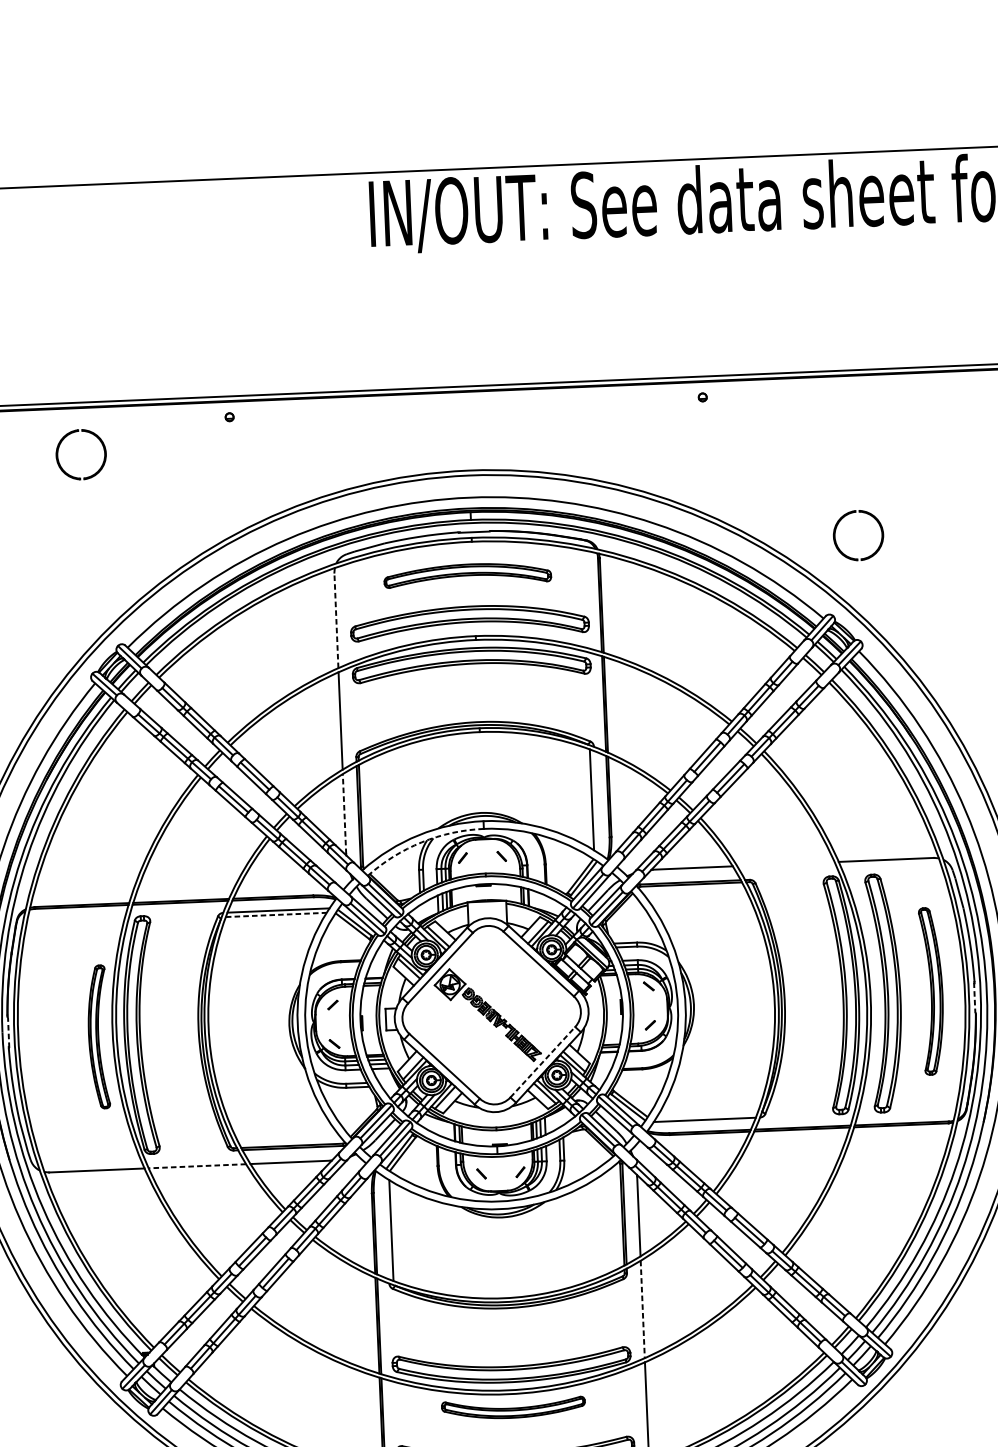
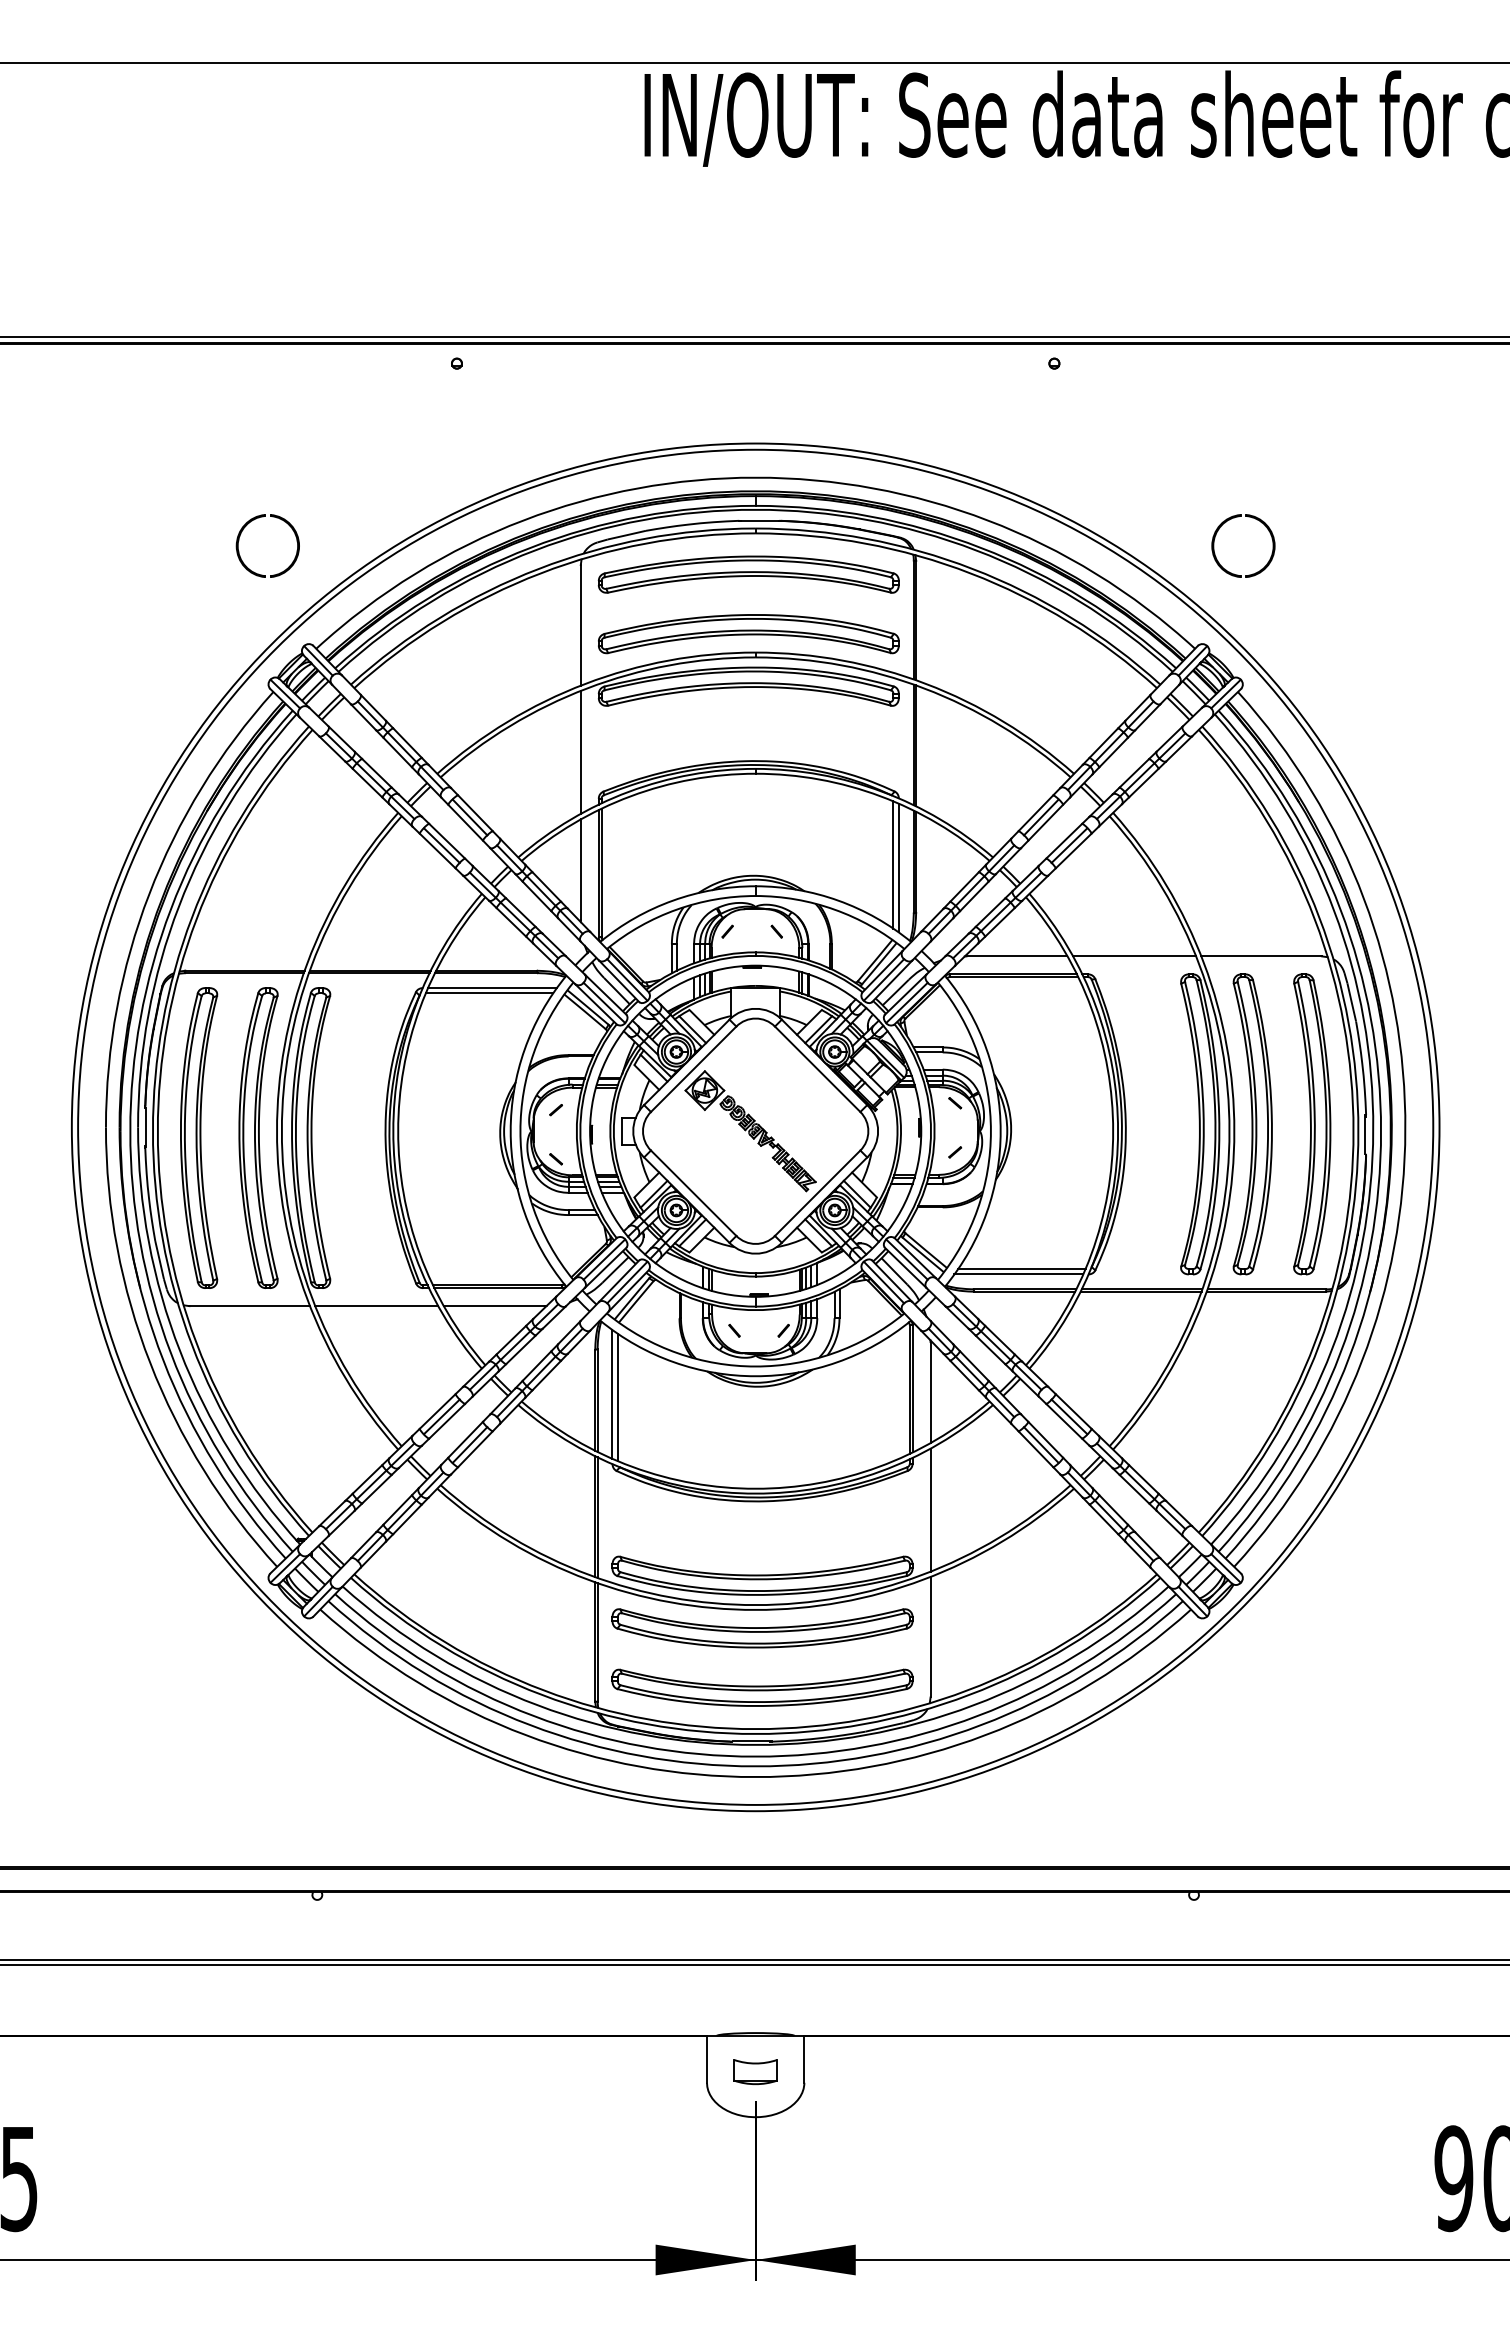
part: (73, 433) -> (259, 518), moved
part: (467, 574) -> (748, 574), size x1.43
line: (336, 619) -> (580, 624), dashed -> solid
line: (596, 801) -> (898, 867), added
line: (344, 813) -> (580, 869), dashed -> solid
arc: (421, 842) -> (676, 909), dashed -> solid
line: (785, 864) -> (1134, 956), added
line: (276, 914) -> (489, 993), dashed -> solid
part: (932, 991) -> (1312, 1124), size x1.43
line: (974, 998) -> (1365, 1135), dashed -> solid
line: (8, 1032) -> (145, 1127), dashed -> solid
part: (98, 1036) -> (258, 1137), size x1.67
part: (51, 1038) -> (199, 1137), added
line: (543, 1061) -> (818, 1192), dashed -> solid
line: (706, 1115) -> (1021, 1269), added
line: (197, 1166) -> (376, 1306), dashed -> solid
line: (387, 1228) -> (612, 1394), added
line: (642, 1309) -> (930, 1510), dashed -> solid
part: (513, 1408) -> (762, 1628), size x1.67

